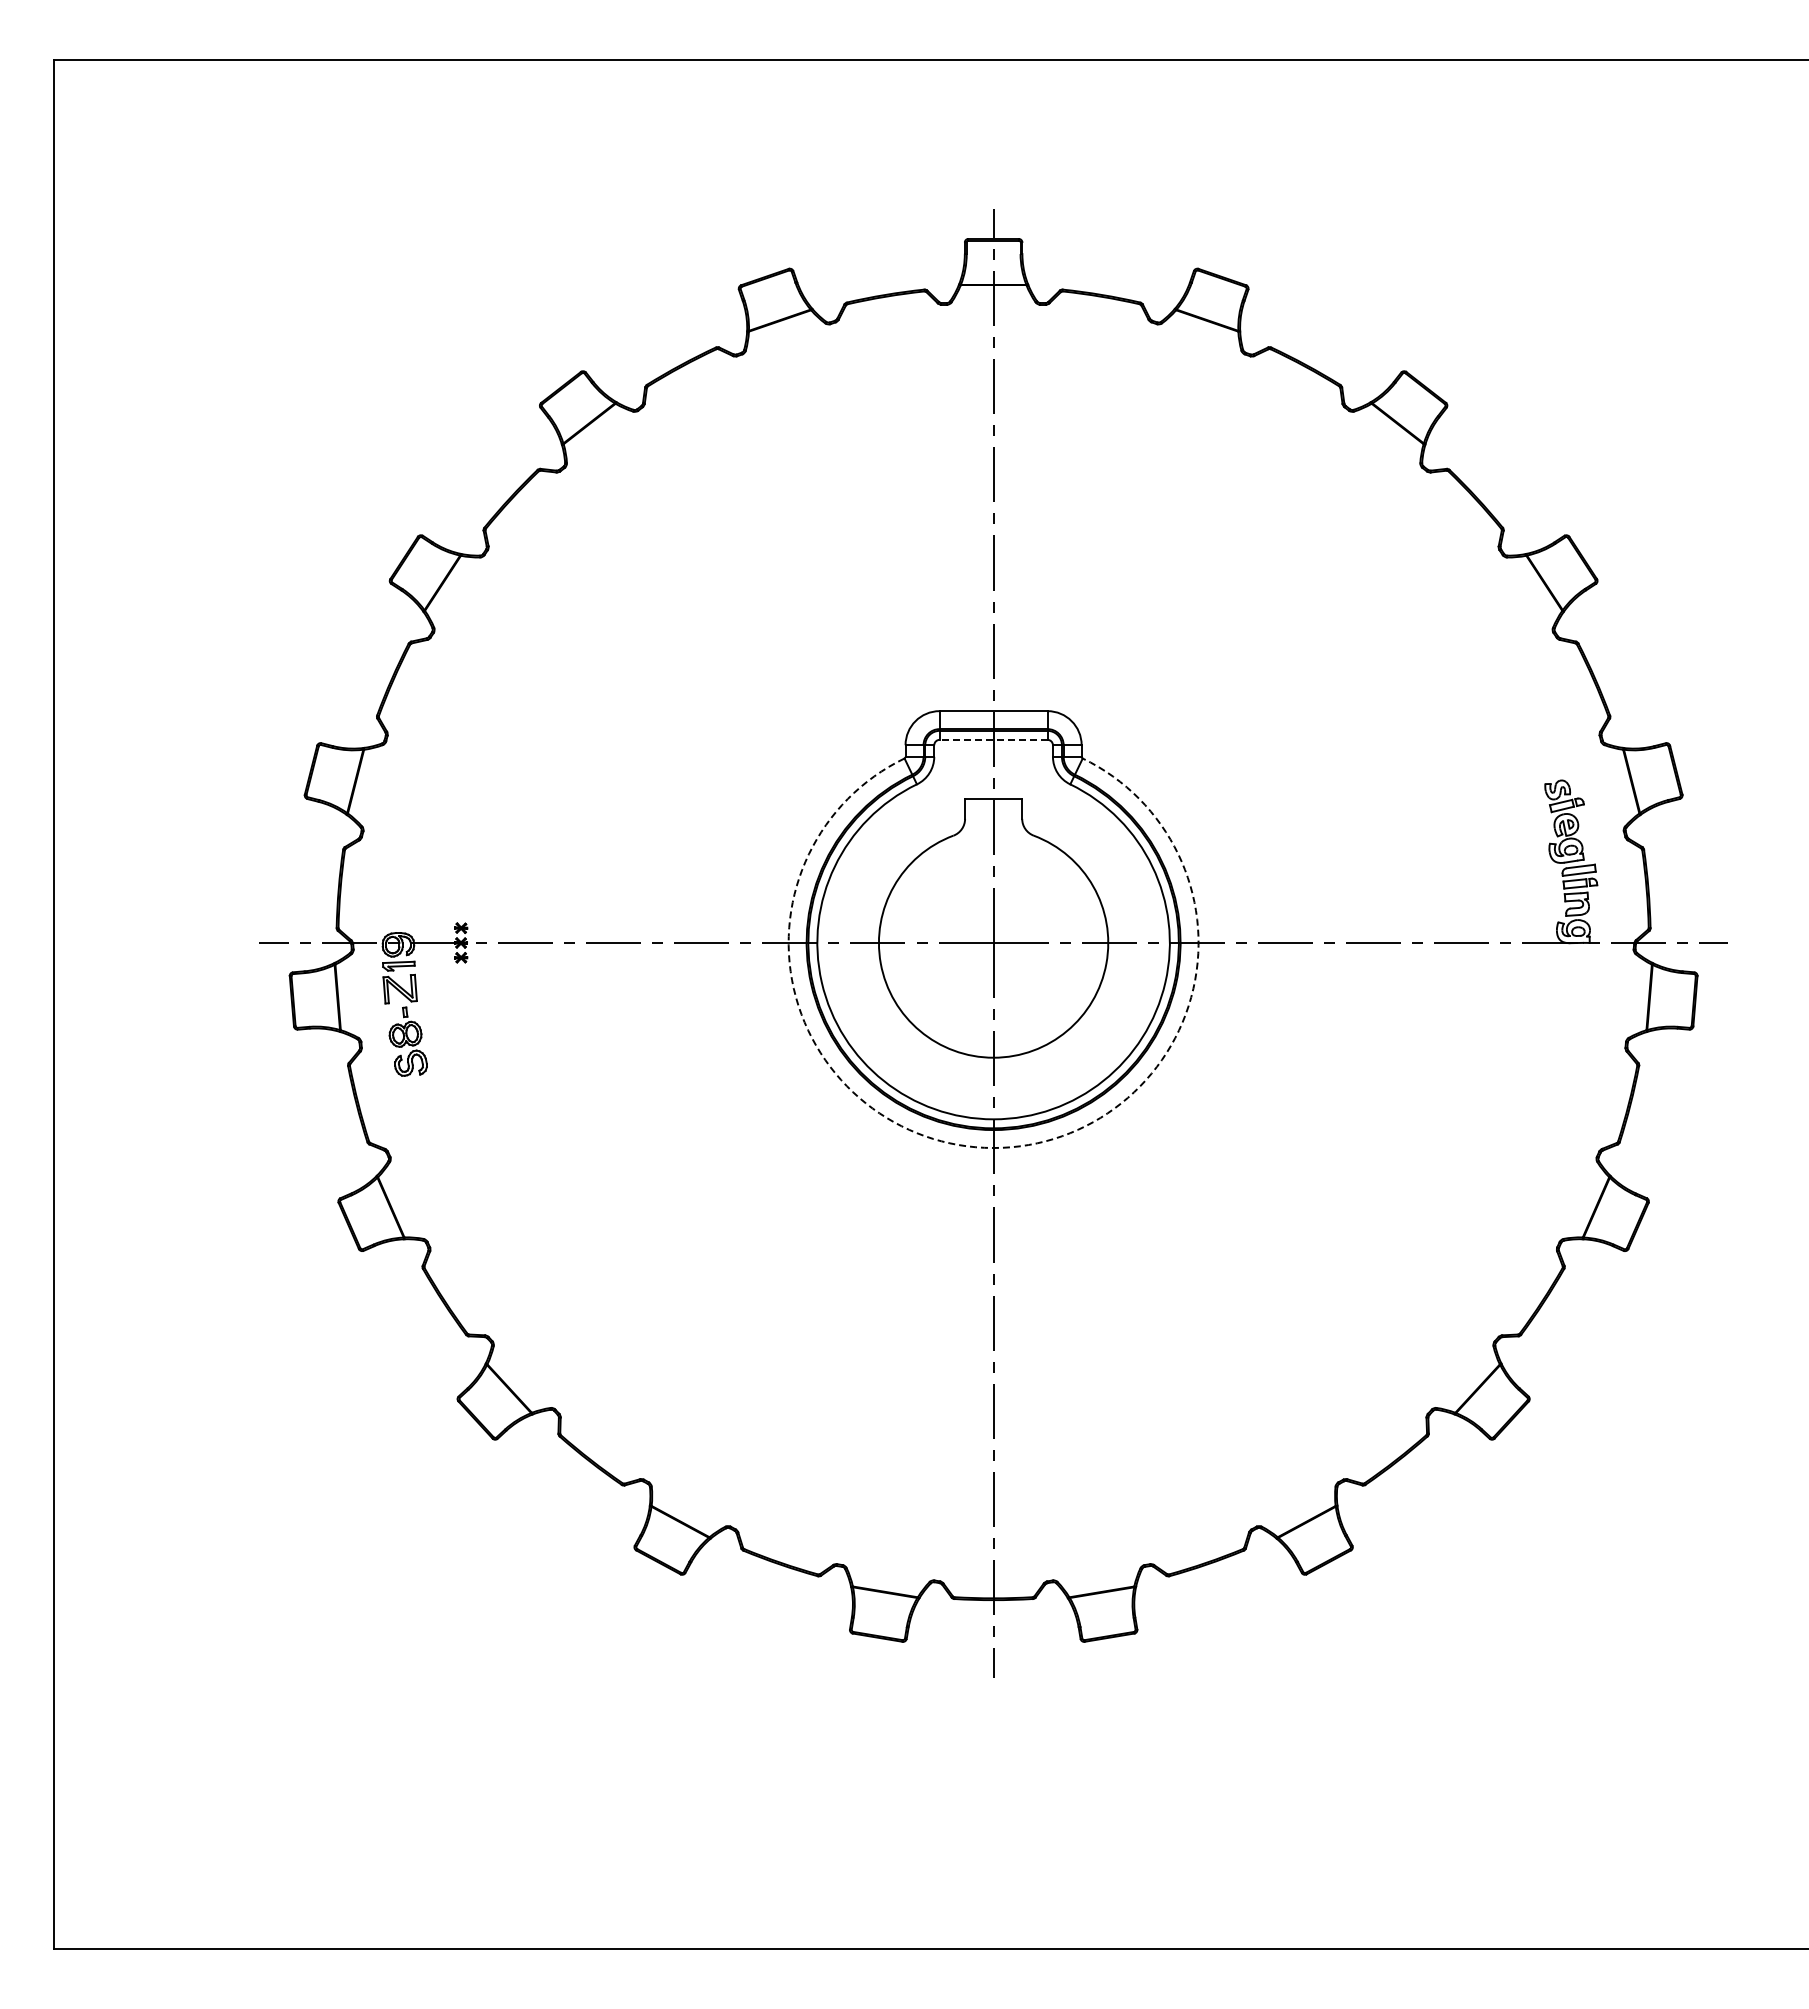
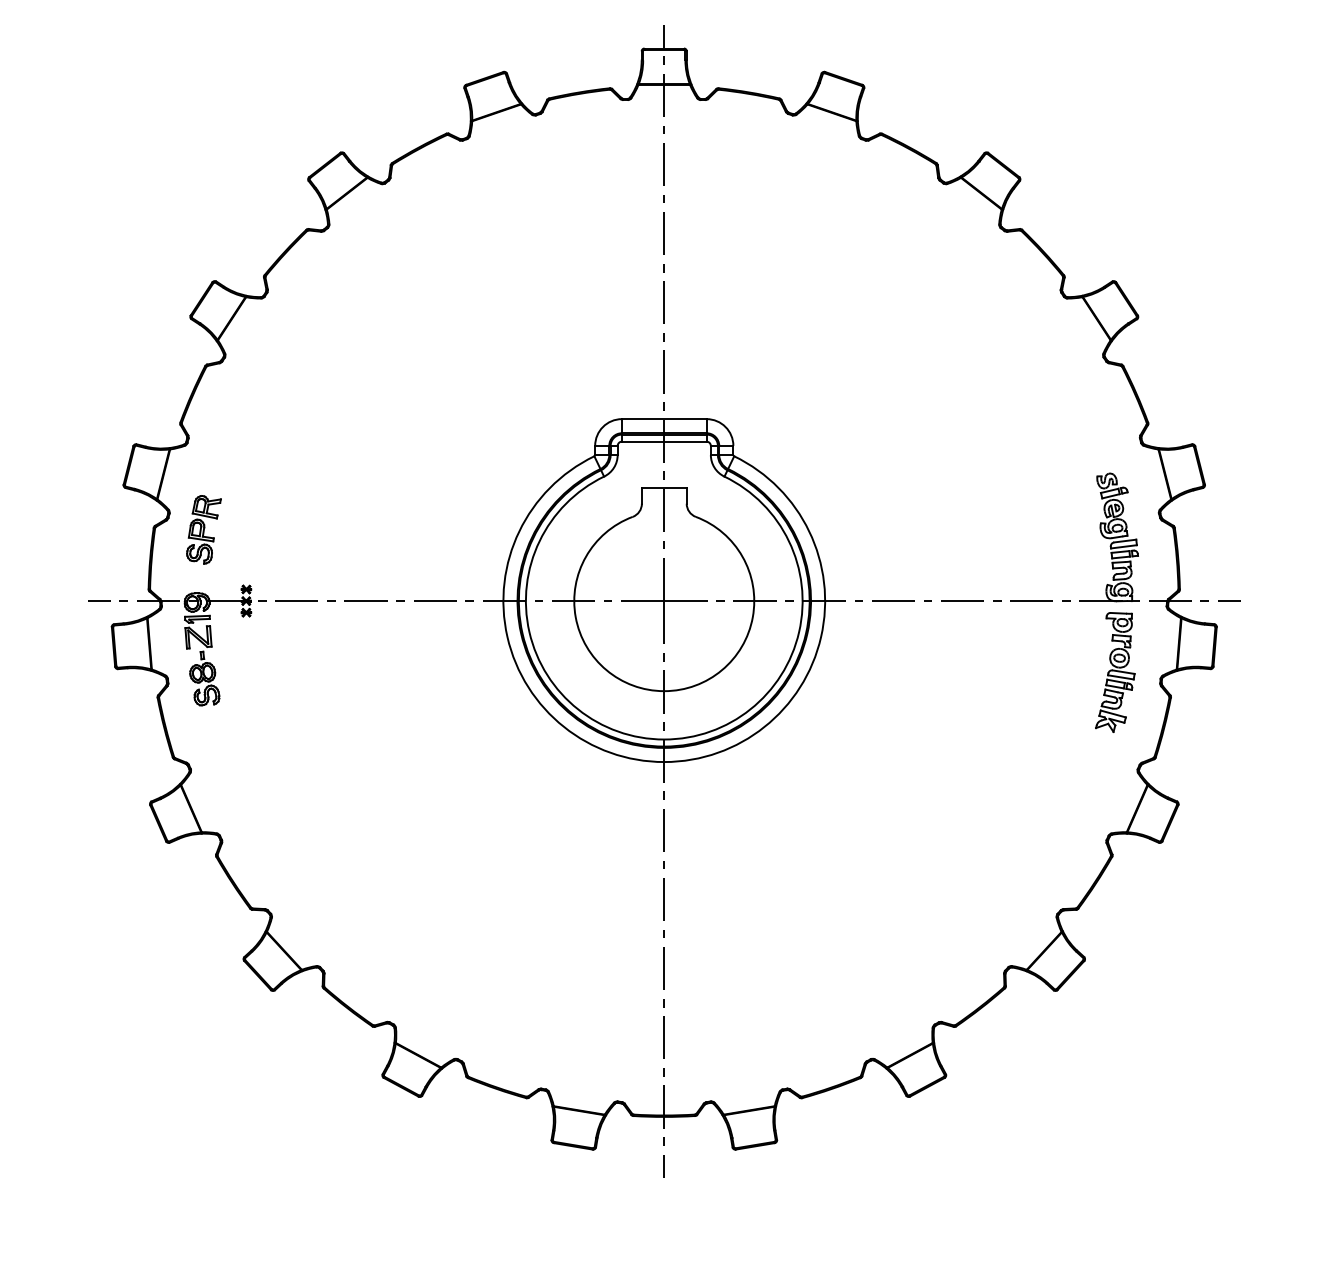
line: (993, 739) -> (664, 441), dashed -> solid
part: (406, 852) -> (203, 530), added
part: (1567, 1033) -> (1114, 672), added
arc: (993, 1148) -> (664, 762), dashed -> solid

